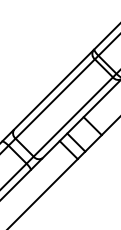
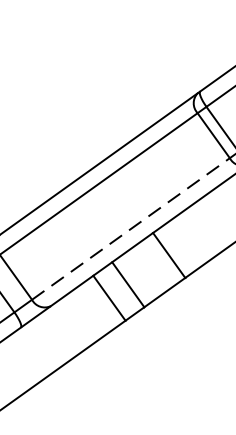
line: (73, 116) -> (131, 227), solid -> dashed

